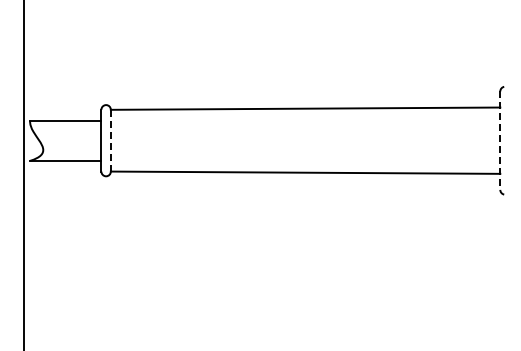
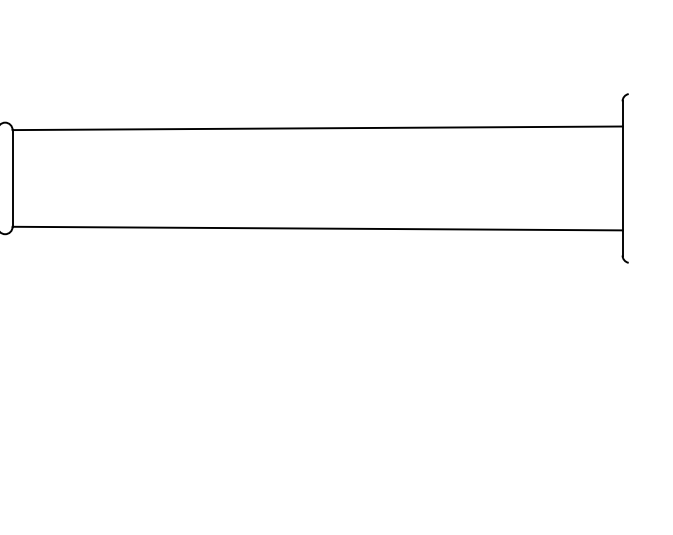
line: (110, 140) -> (12, 178), dashed -> solid
line: (500, 141) -> (622, 179), dashed -> solid

